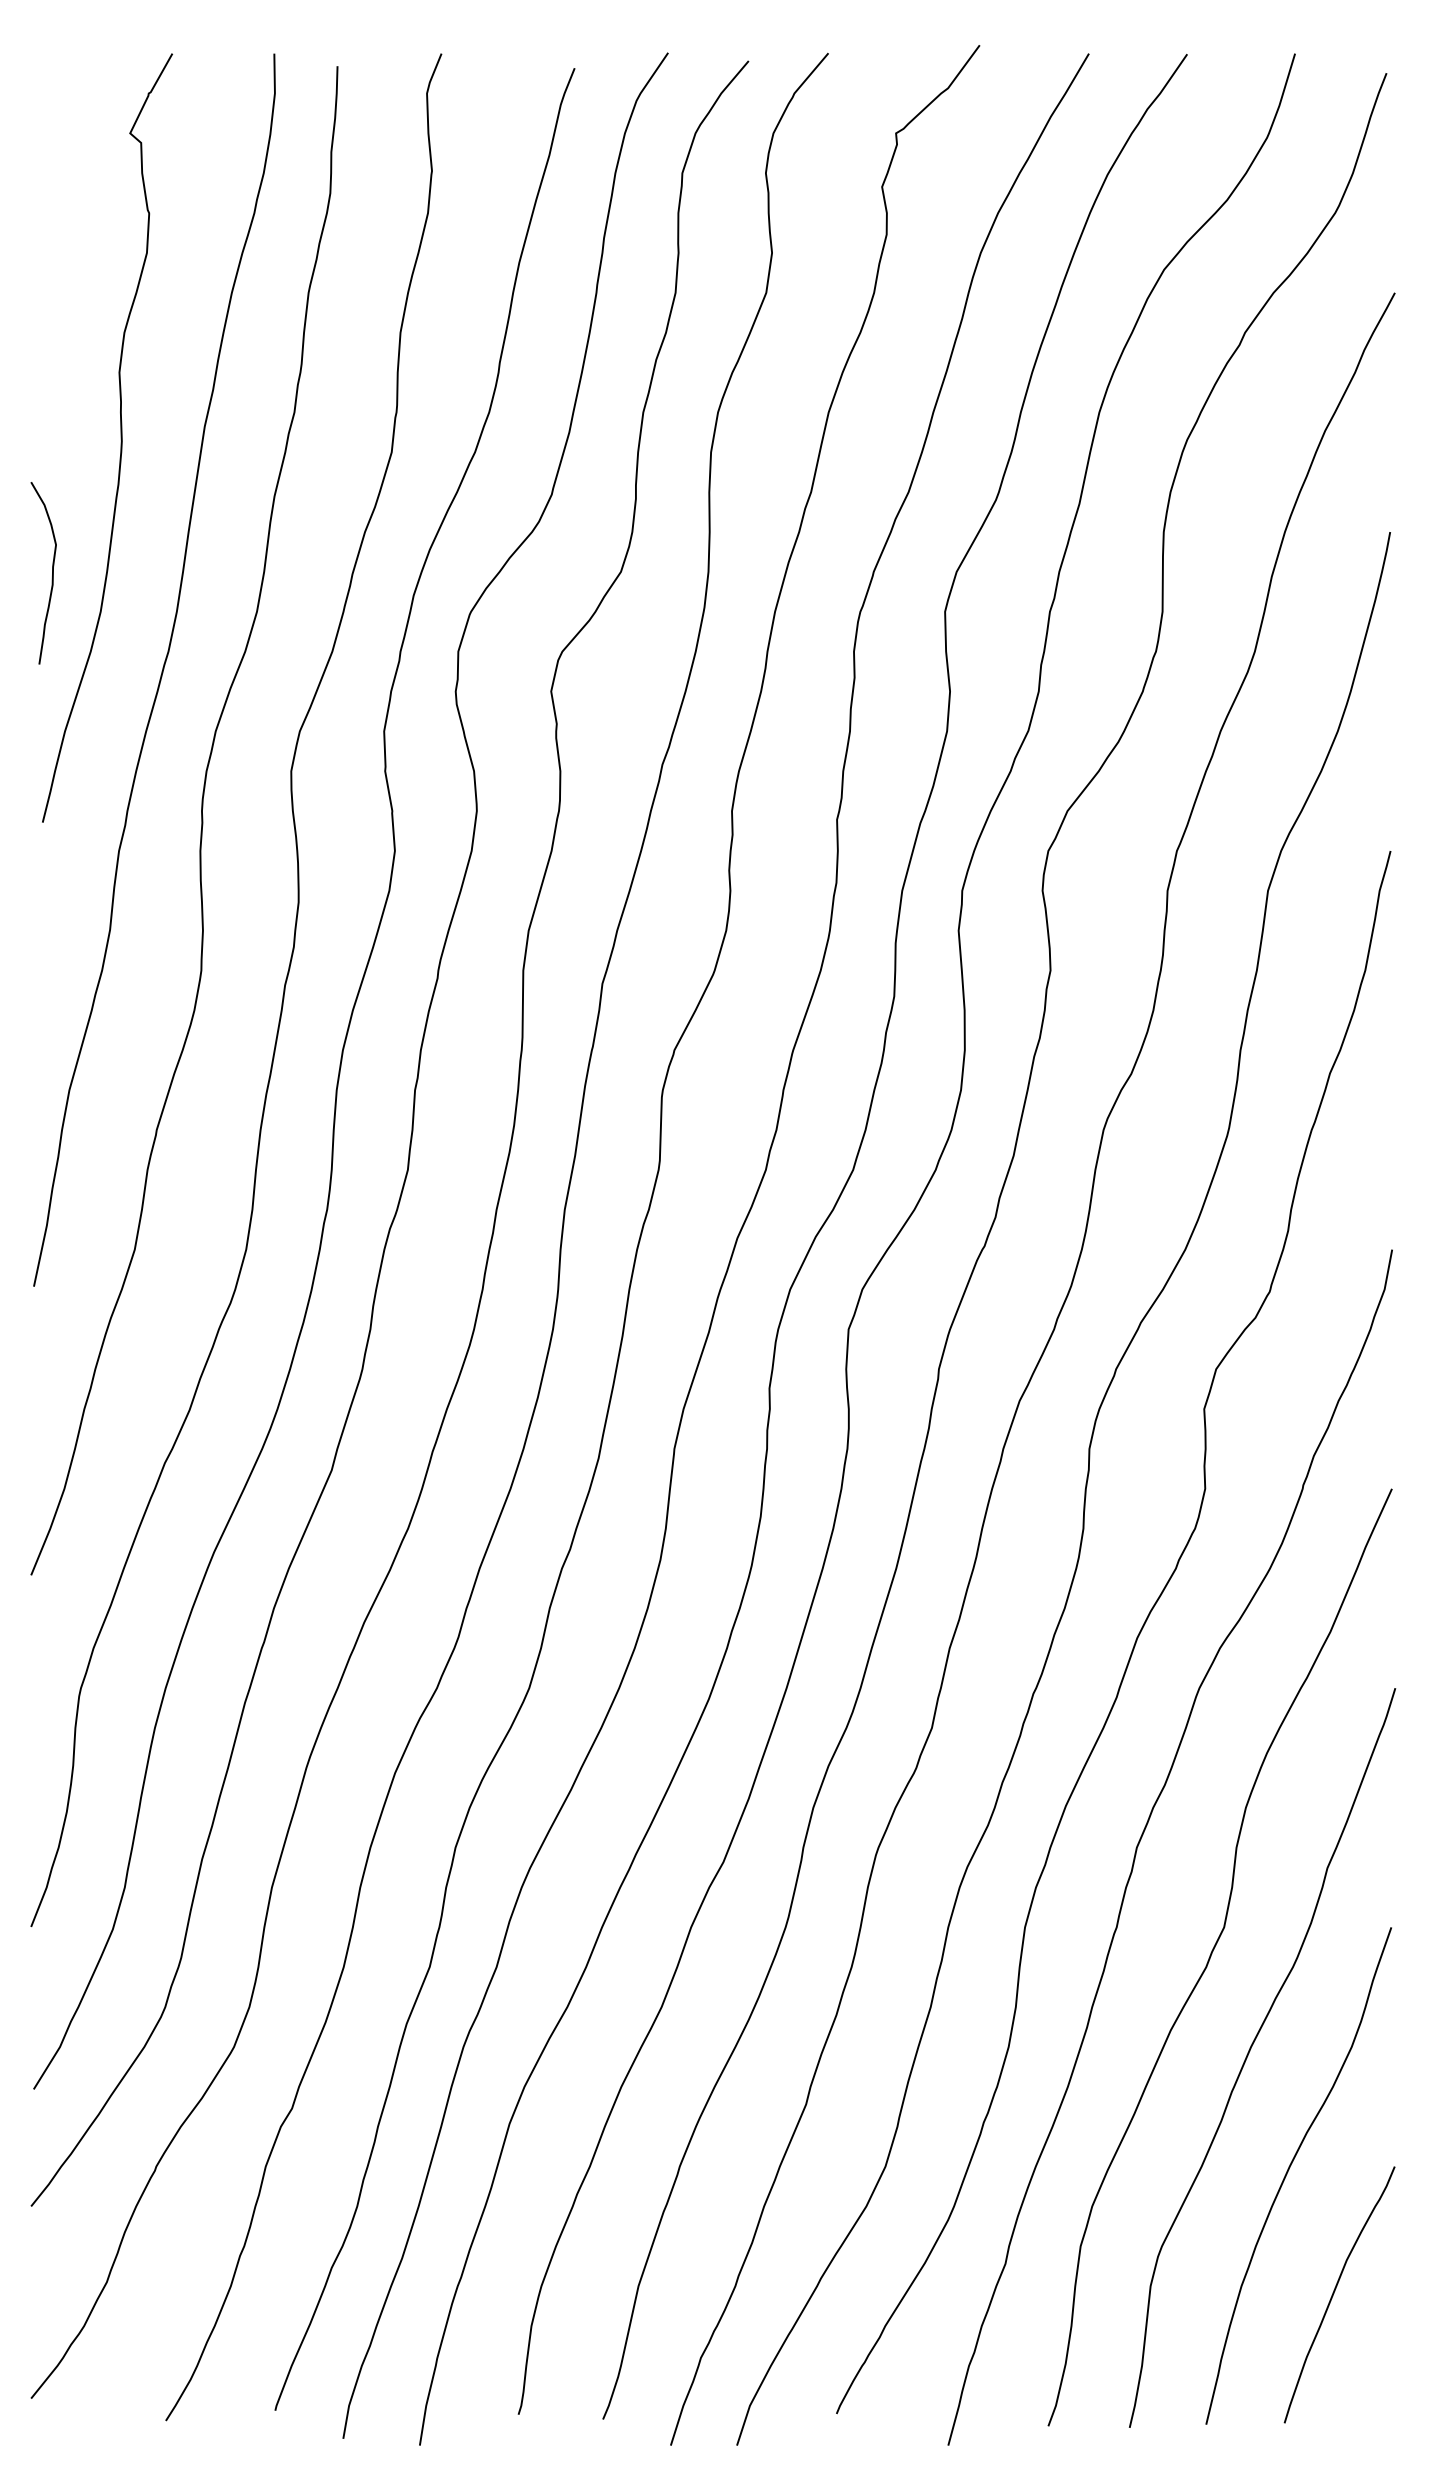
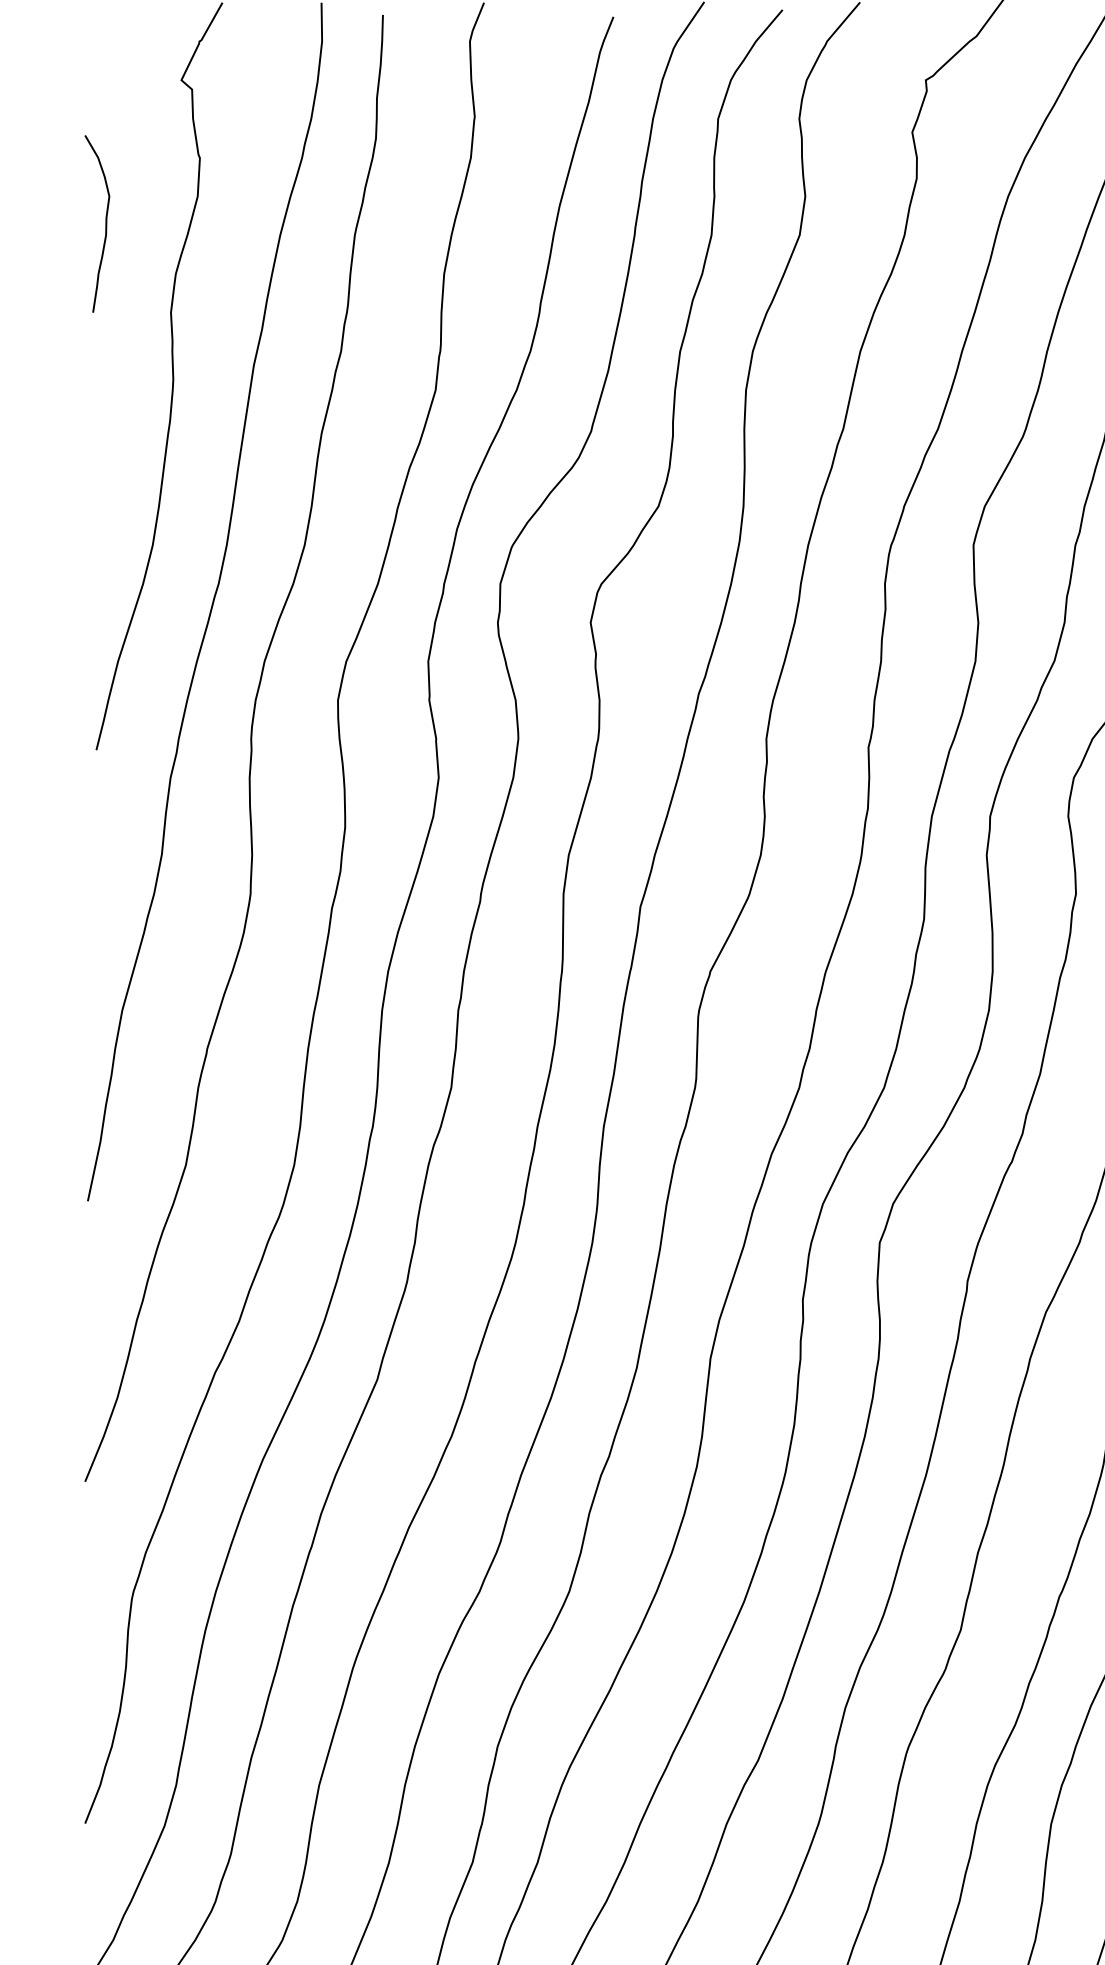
curve: (52, 573) -> (105, 224), moved

